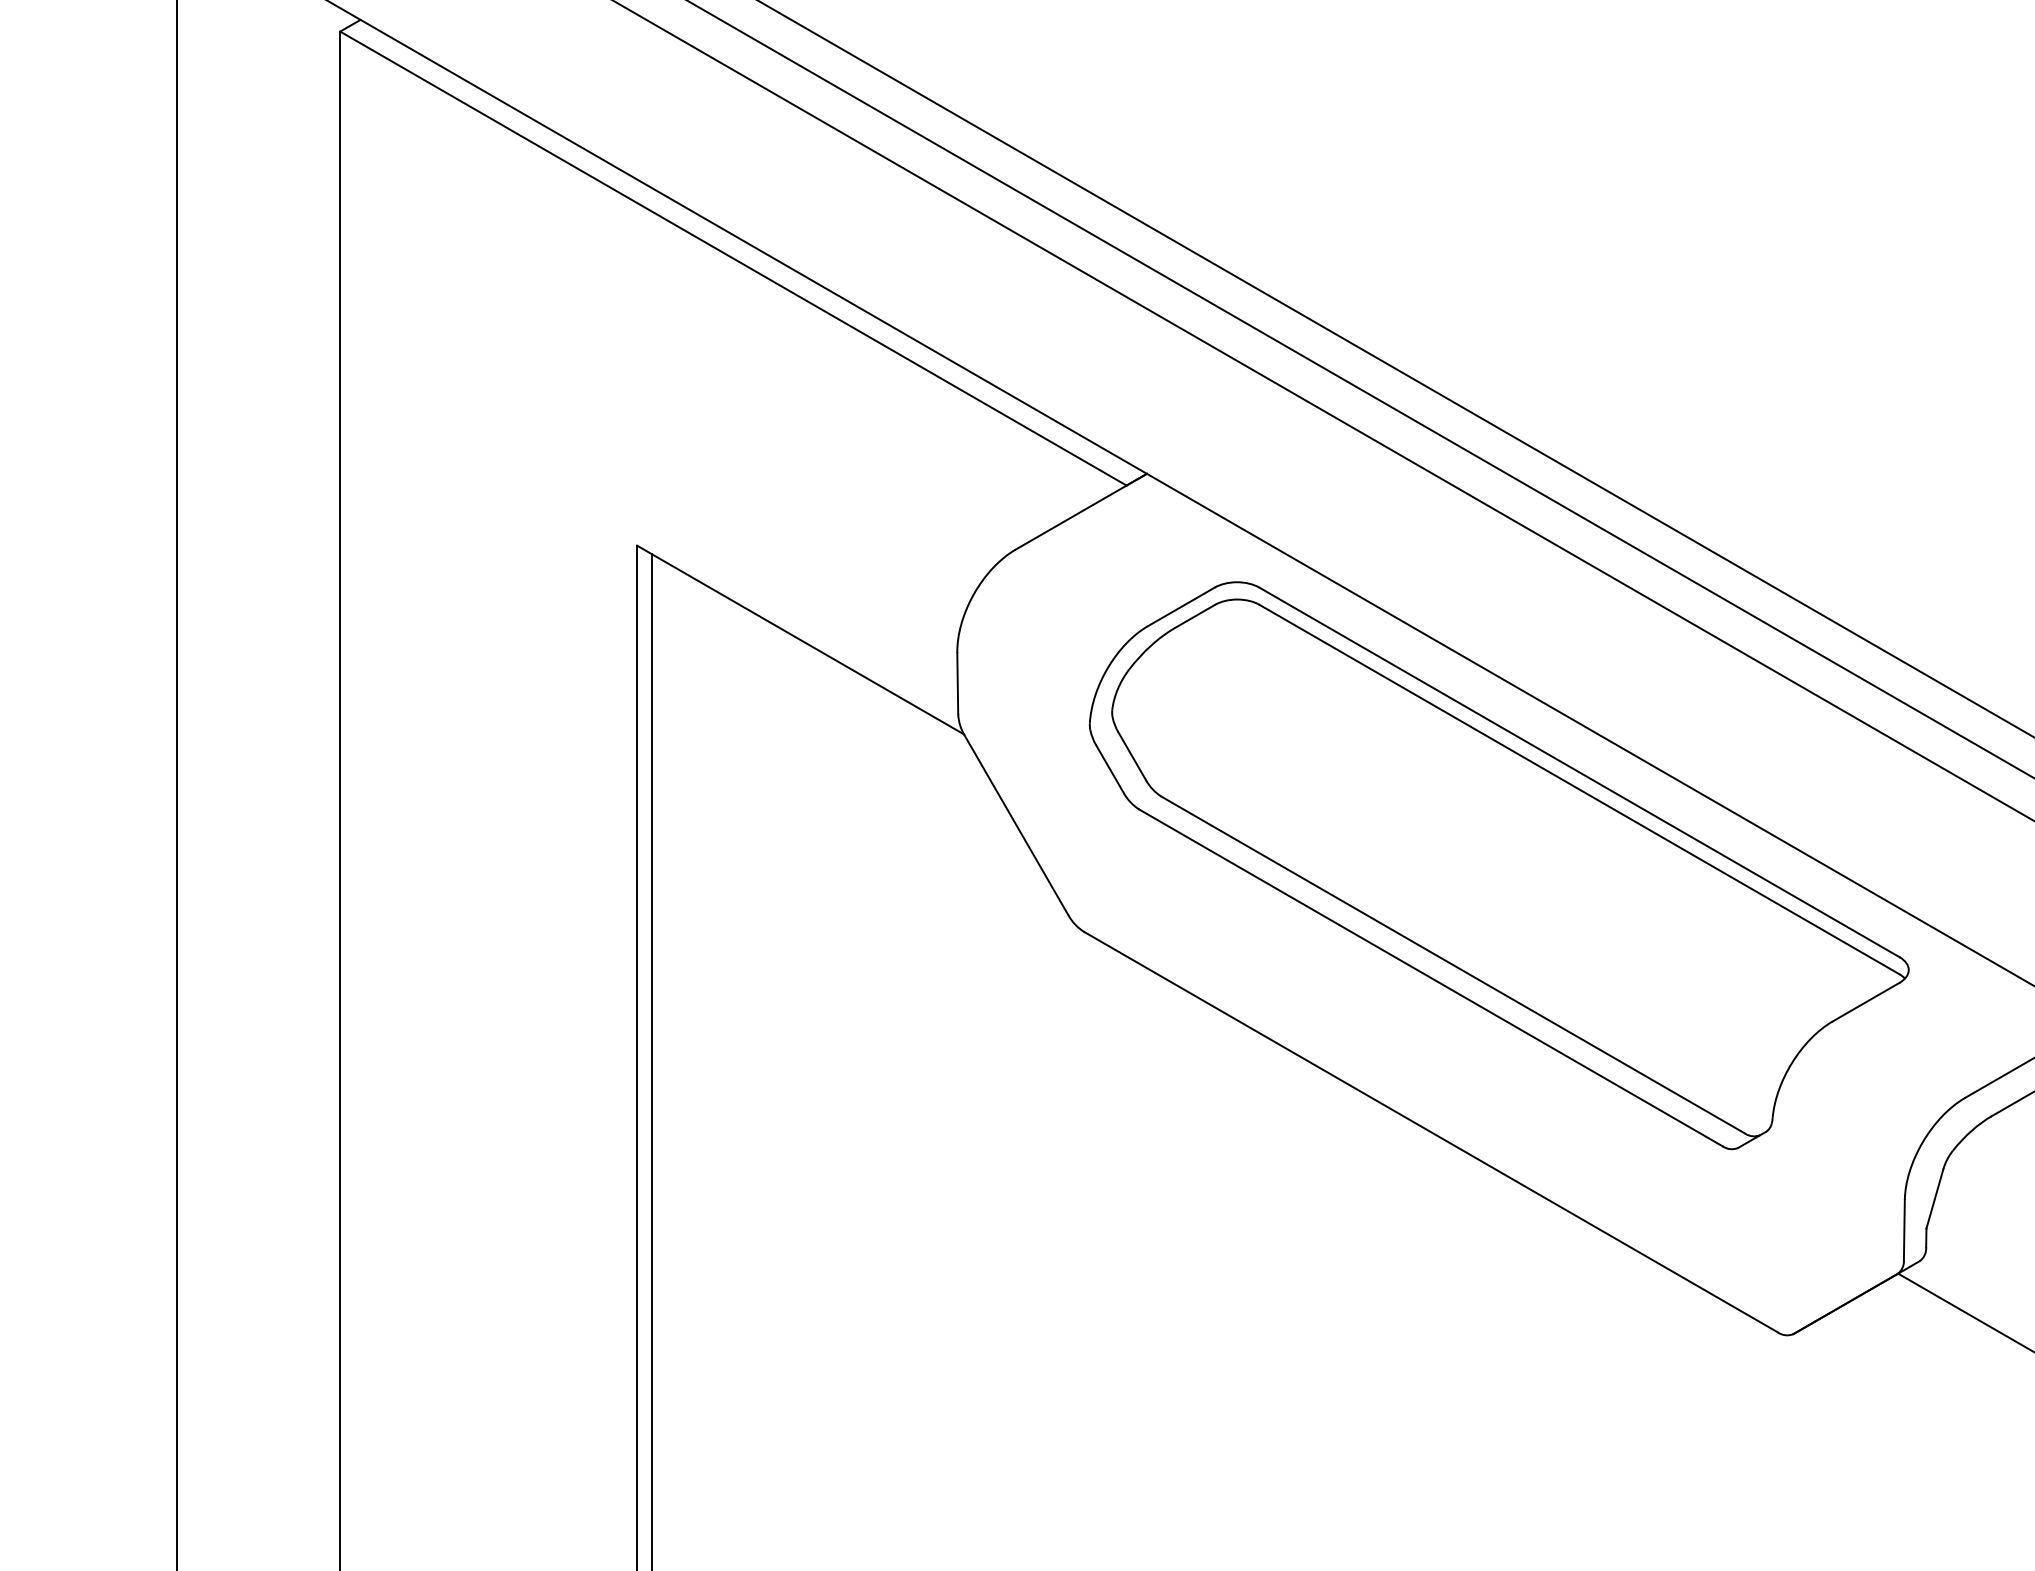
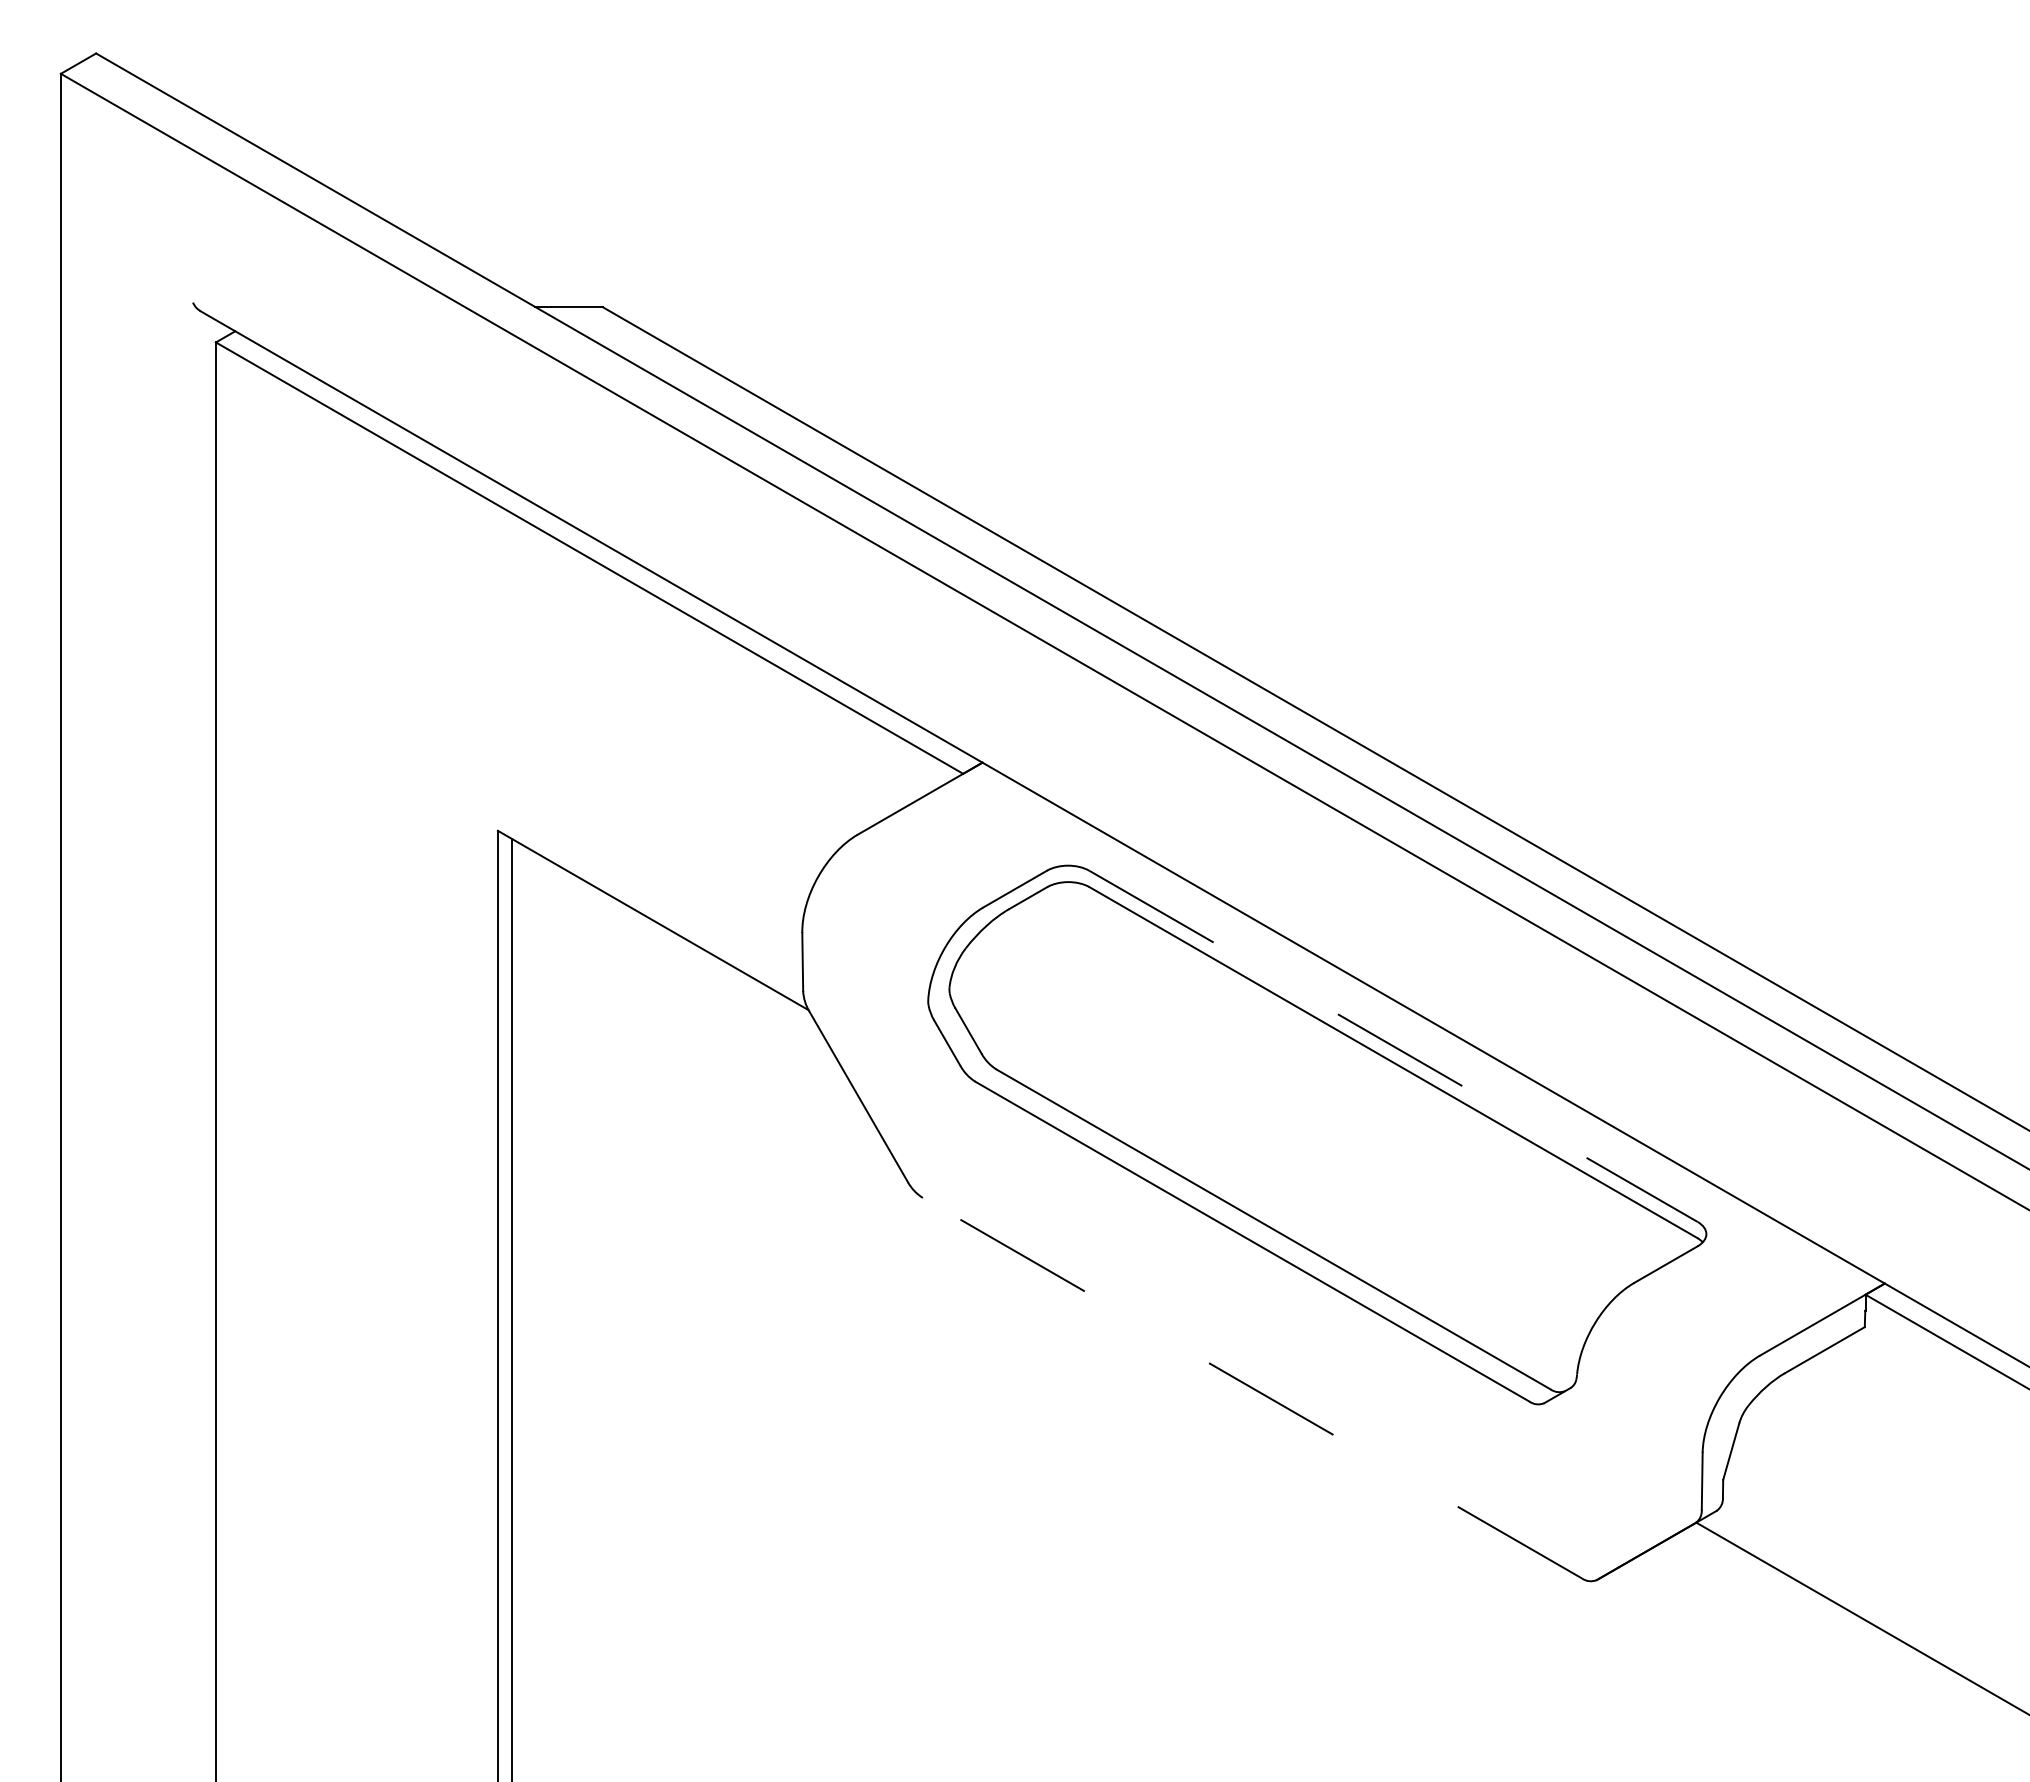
line: (1579, 772) -> (1393, 1046), solid -> dashed
line: (1431, 1132) -> (1252, 1388), solid -> dashed

